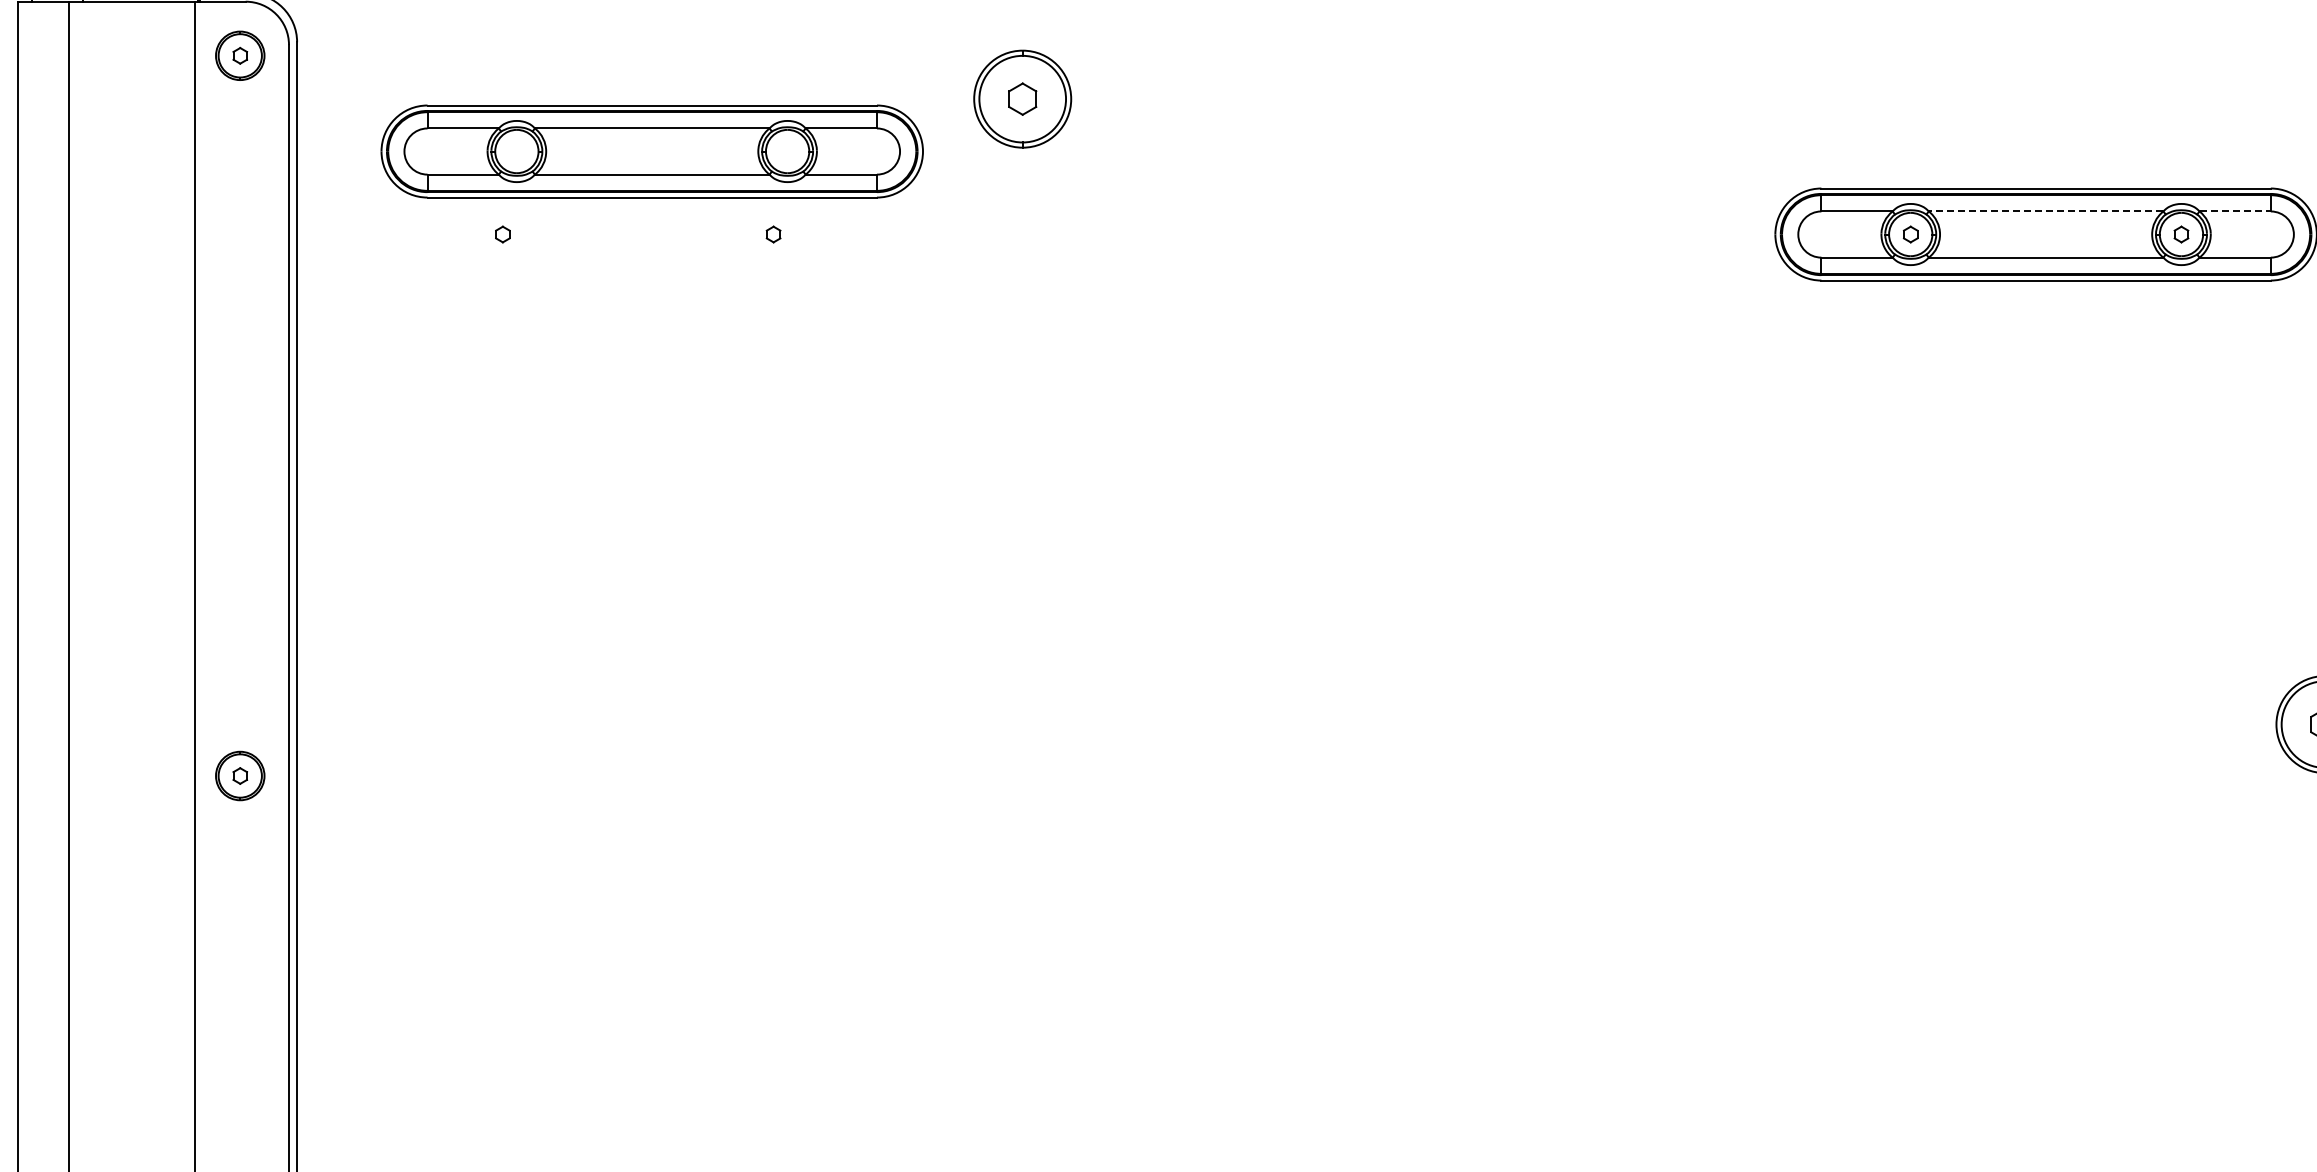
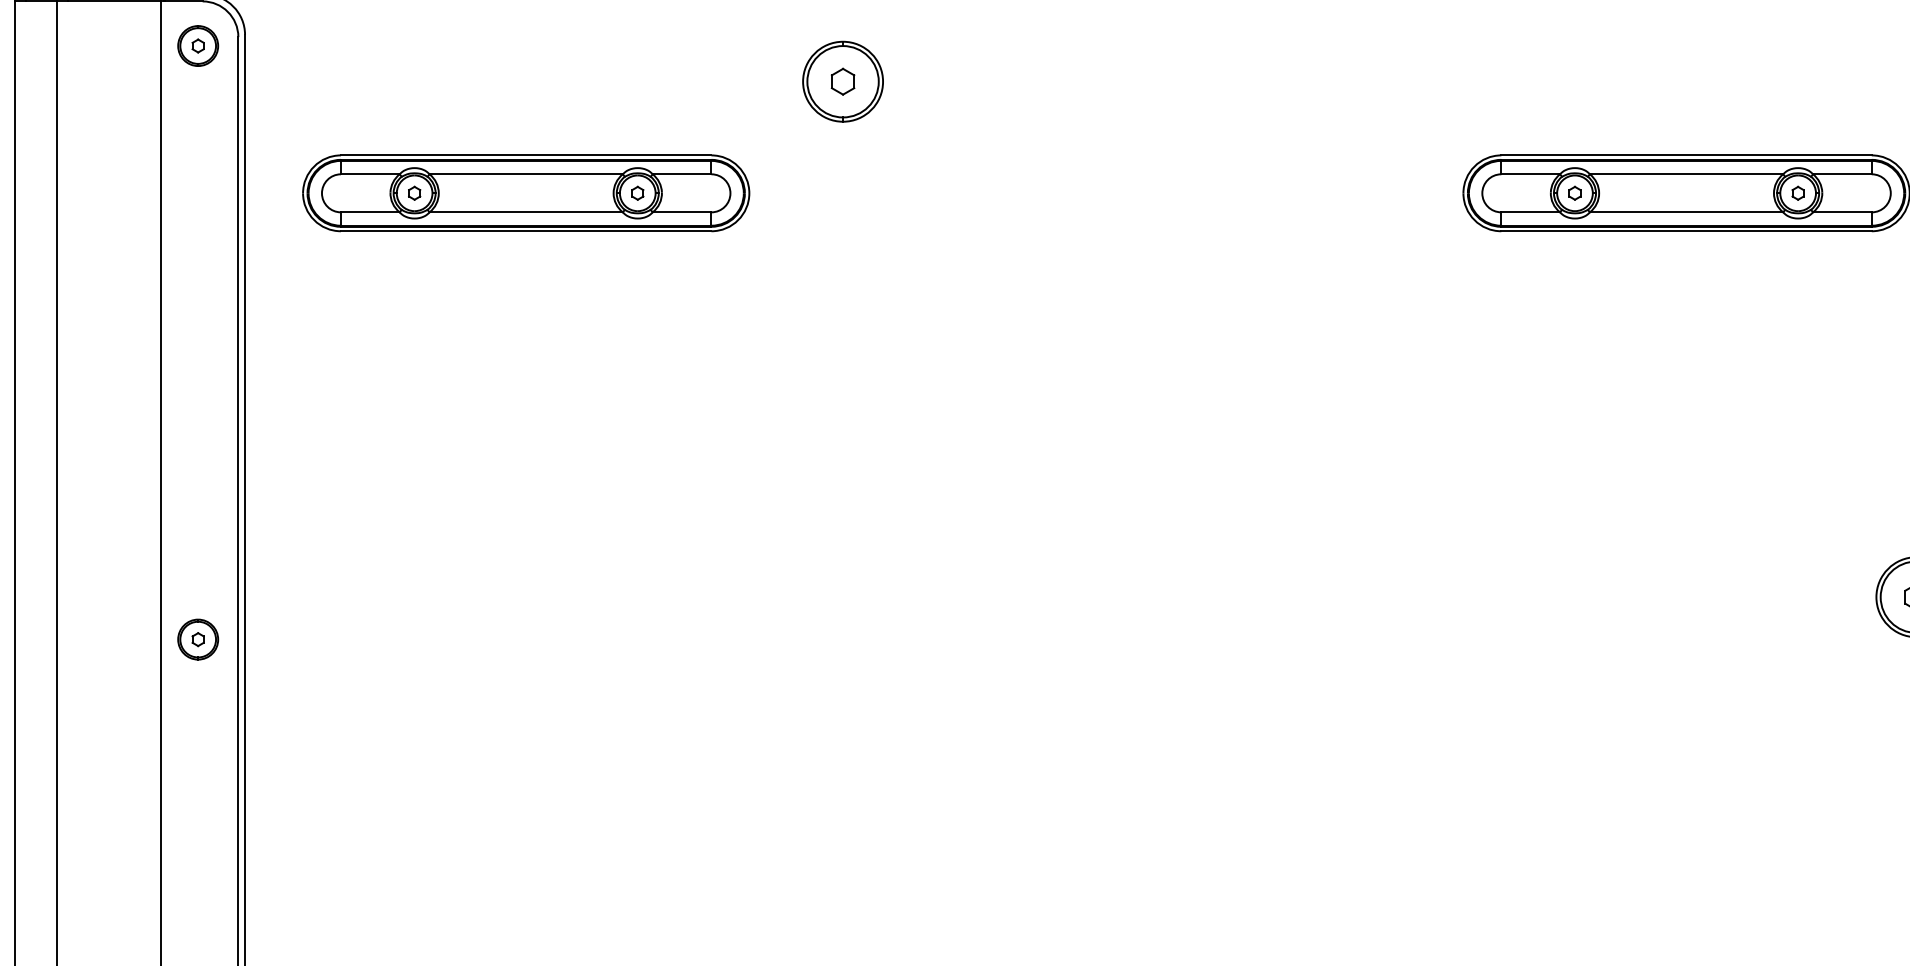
part: (651, 151) -> (525, 193), moved
line: (2045, 211) -> (1686, 174), dashed -> solid
line: (2235, 211) -> (1842, 174), dashed -> solid

